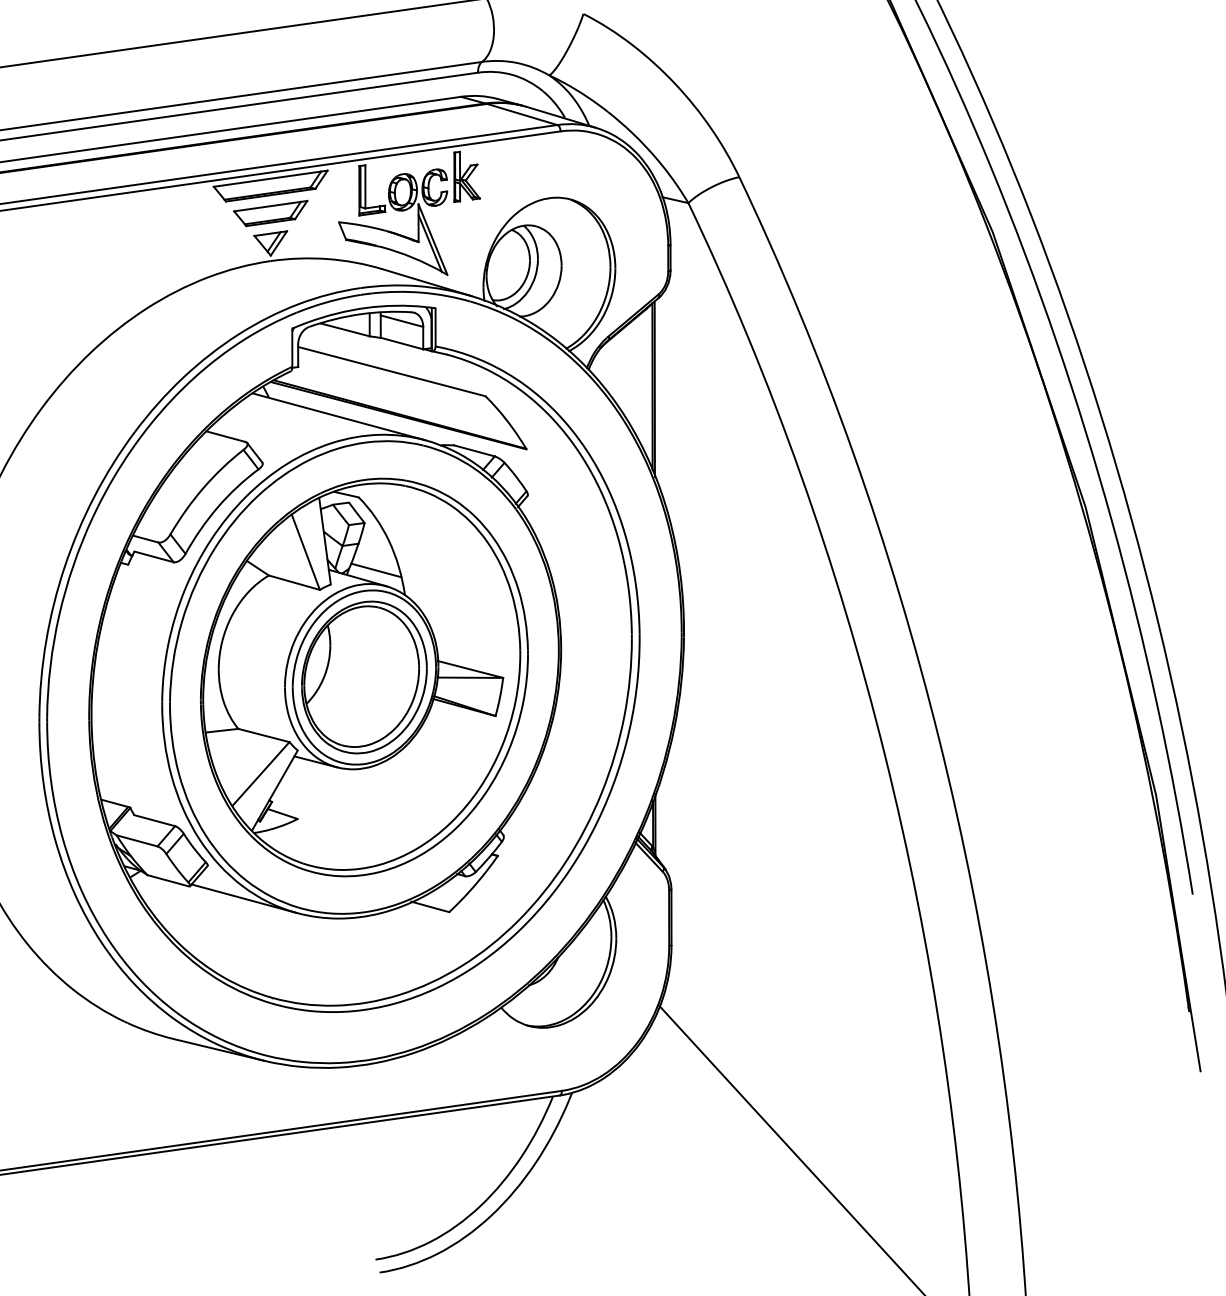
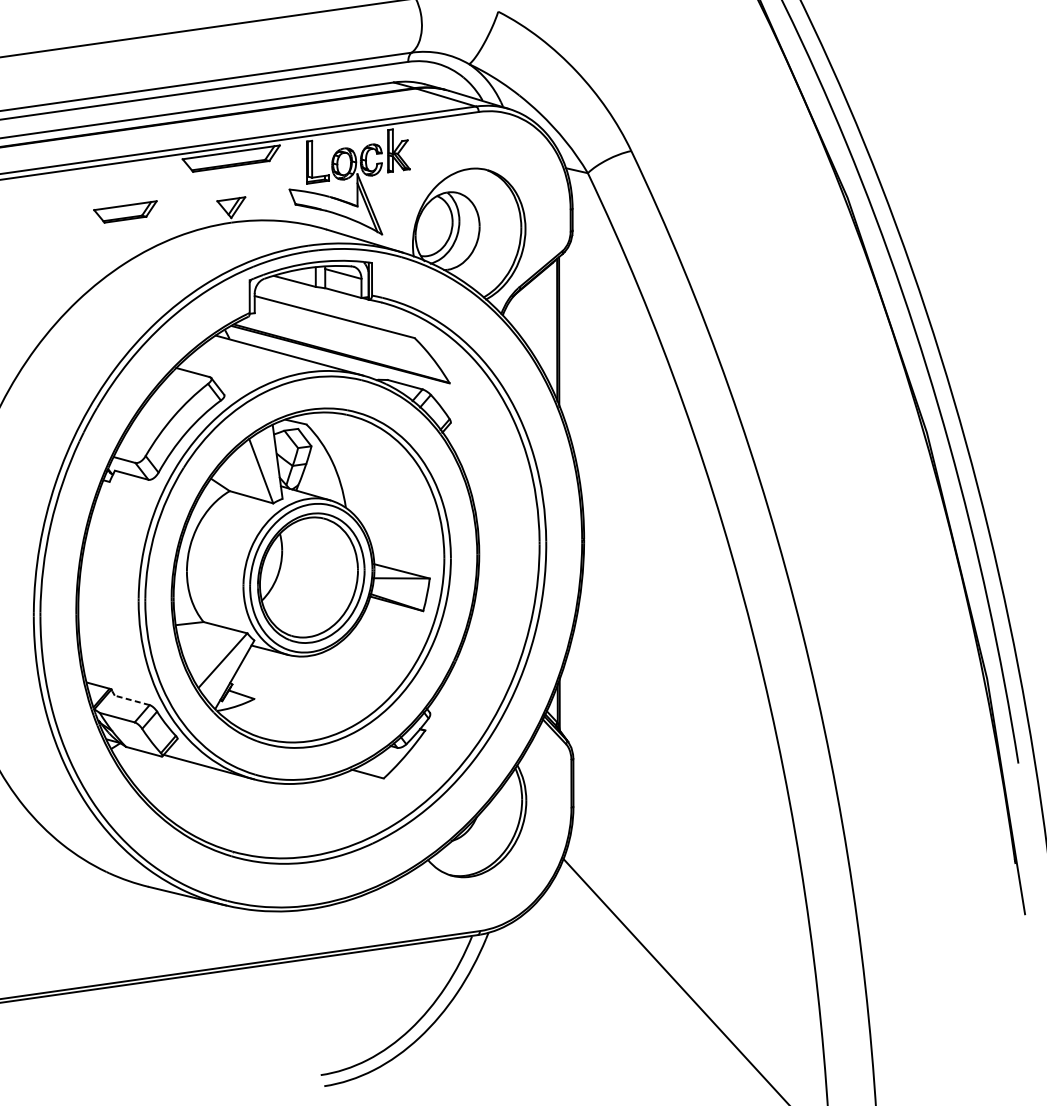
part: (270, 213) -> (125, 211), moved
line: (376, 570) -> (321, 486), removed
line: (154, 820) -> (132, 700), solid -> dashed

